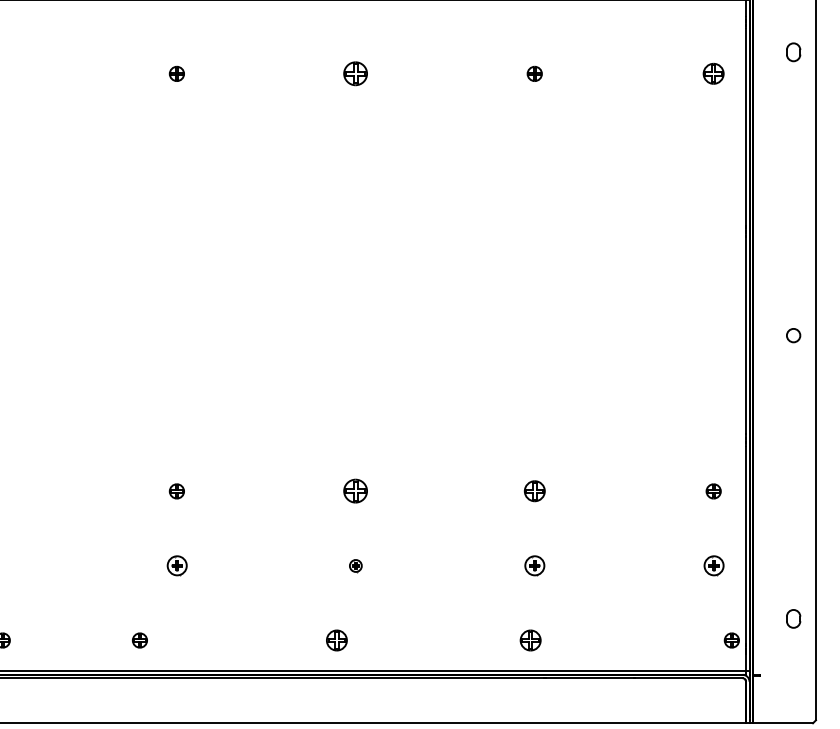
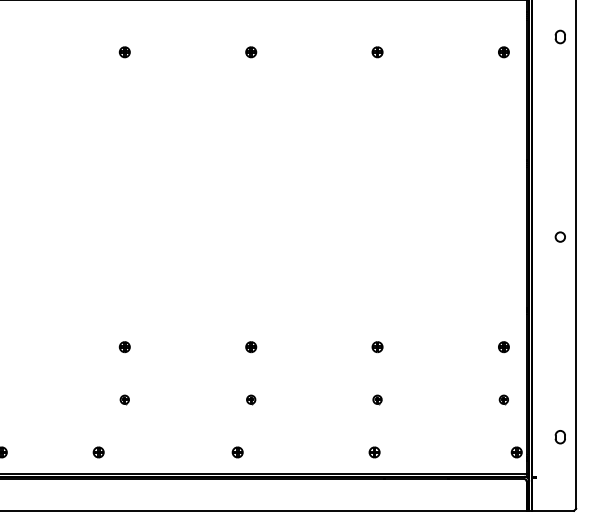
part: (356, 74) -> (251, 52), size x0.62
part: (713, 74) -> (503, 52), size x0.71
part: (356, 491) -> (251, 347), size x0.62
part: (534, 491) -> (377, 347), size x0.71
part: (176, 565) -> (124, 399), size x0.62
part: (534, 565) -> (377, 399), size x0.62
part: (713, 565) -> (503, 399), size x0.62
part: (336, 640) -> (237, 452), size x0.71
part: (530, 640) -> (374, 452), size x0.71

